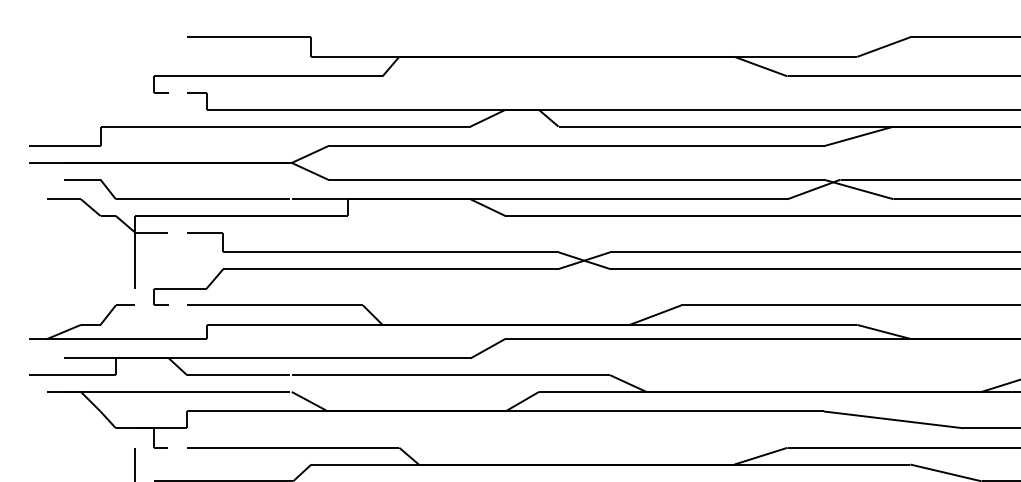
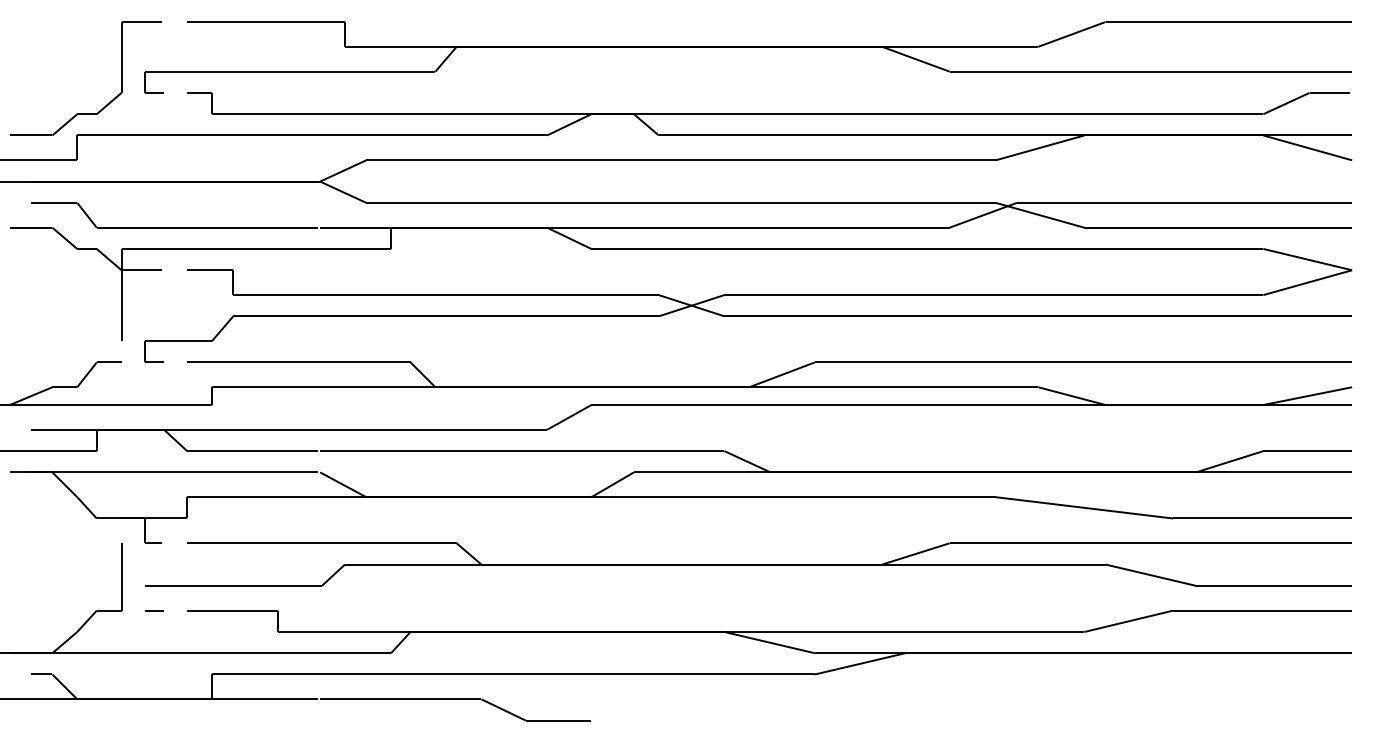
part: (125, 100) -> (108, 102), added

